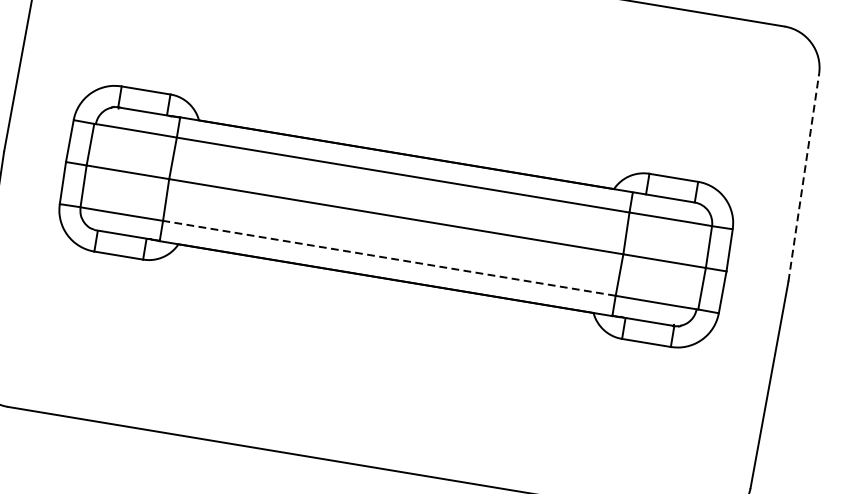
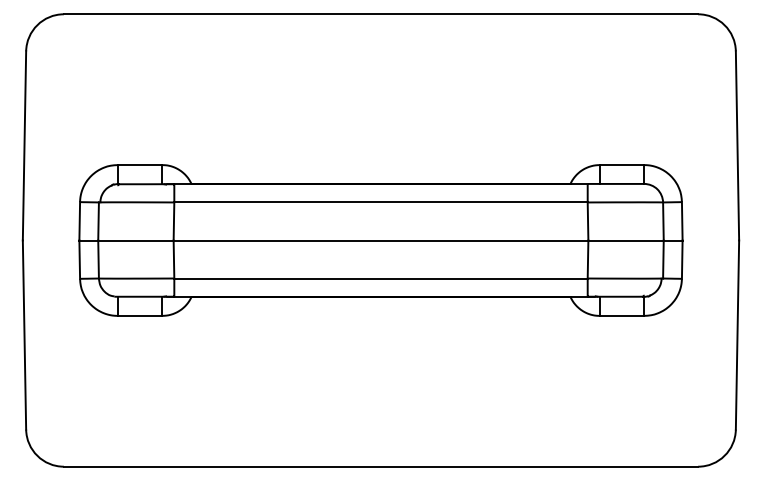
line: (803, 177) -> (737, 145), dashed -> solid
line: (389, 258) -> (381, 278), dashed -> solid

